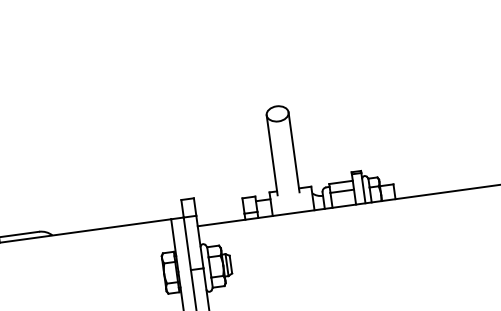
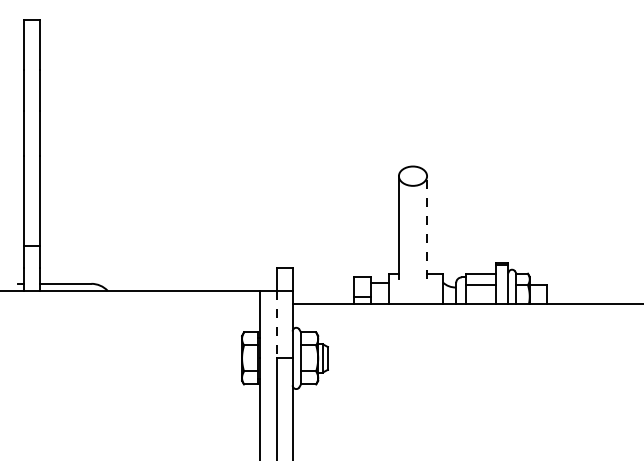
line: (294, 152) -> (427, 227), solid -> dashed
line: (187, 243) -> (276, 324), solid -> dashed

